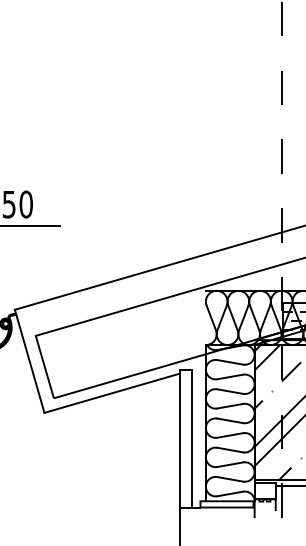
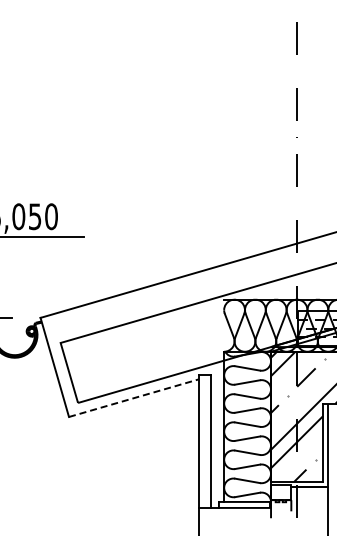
line: (112, 393) -> (134, 398), solid -> dashed

